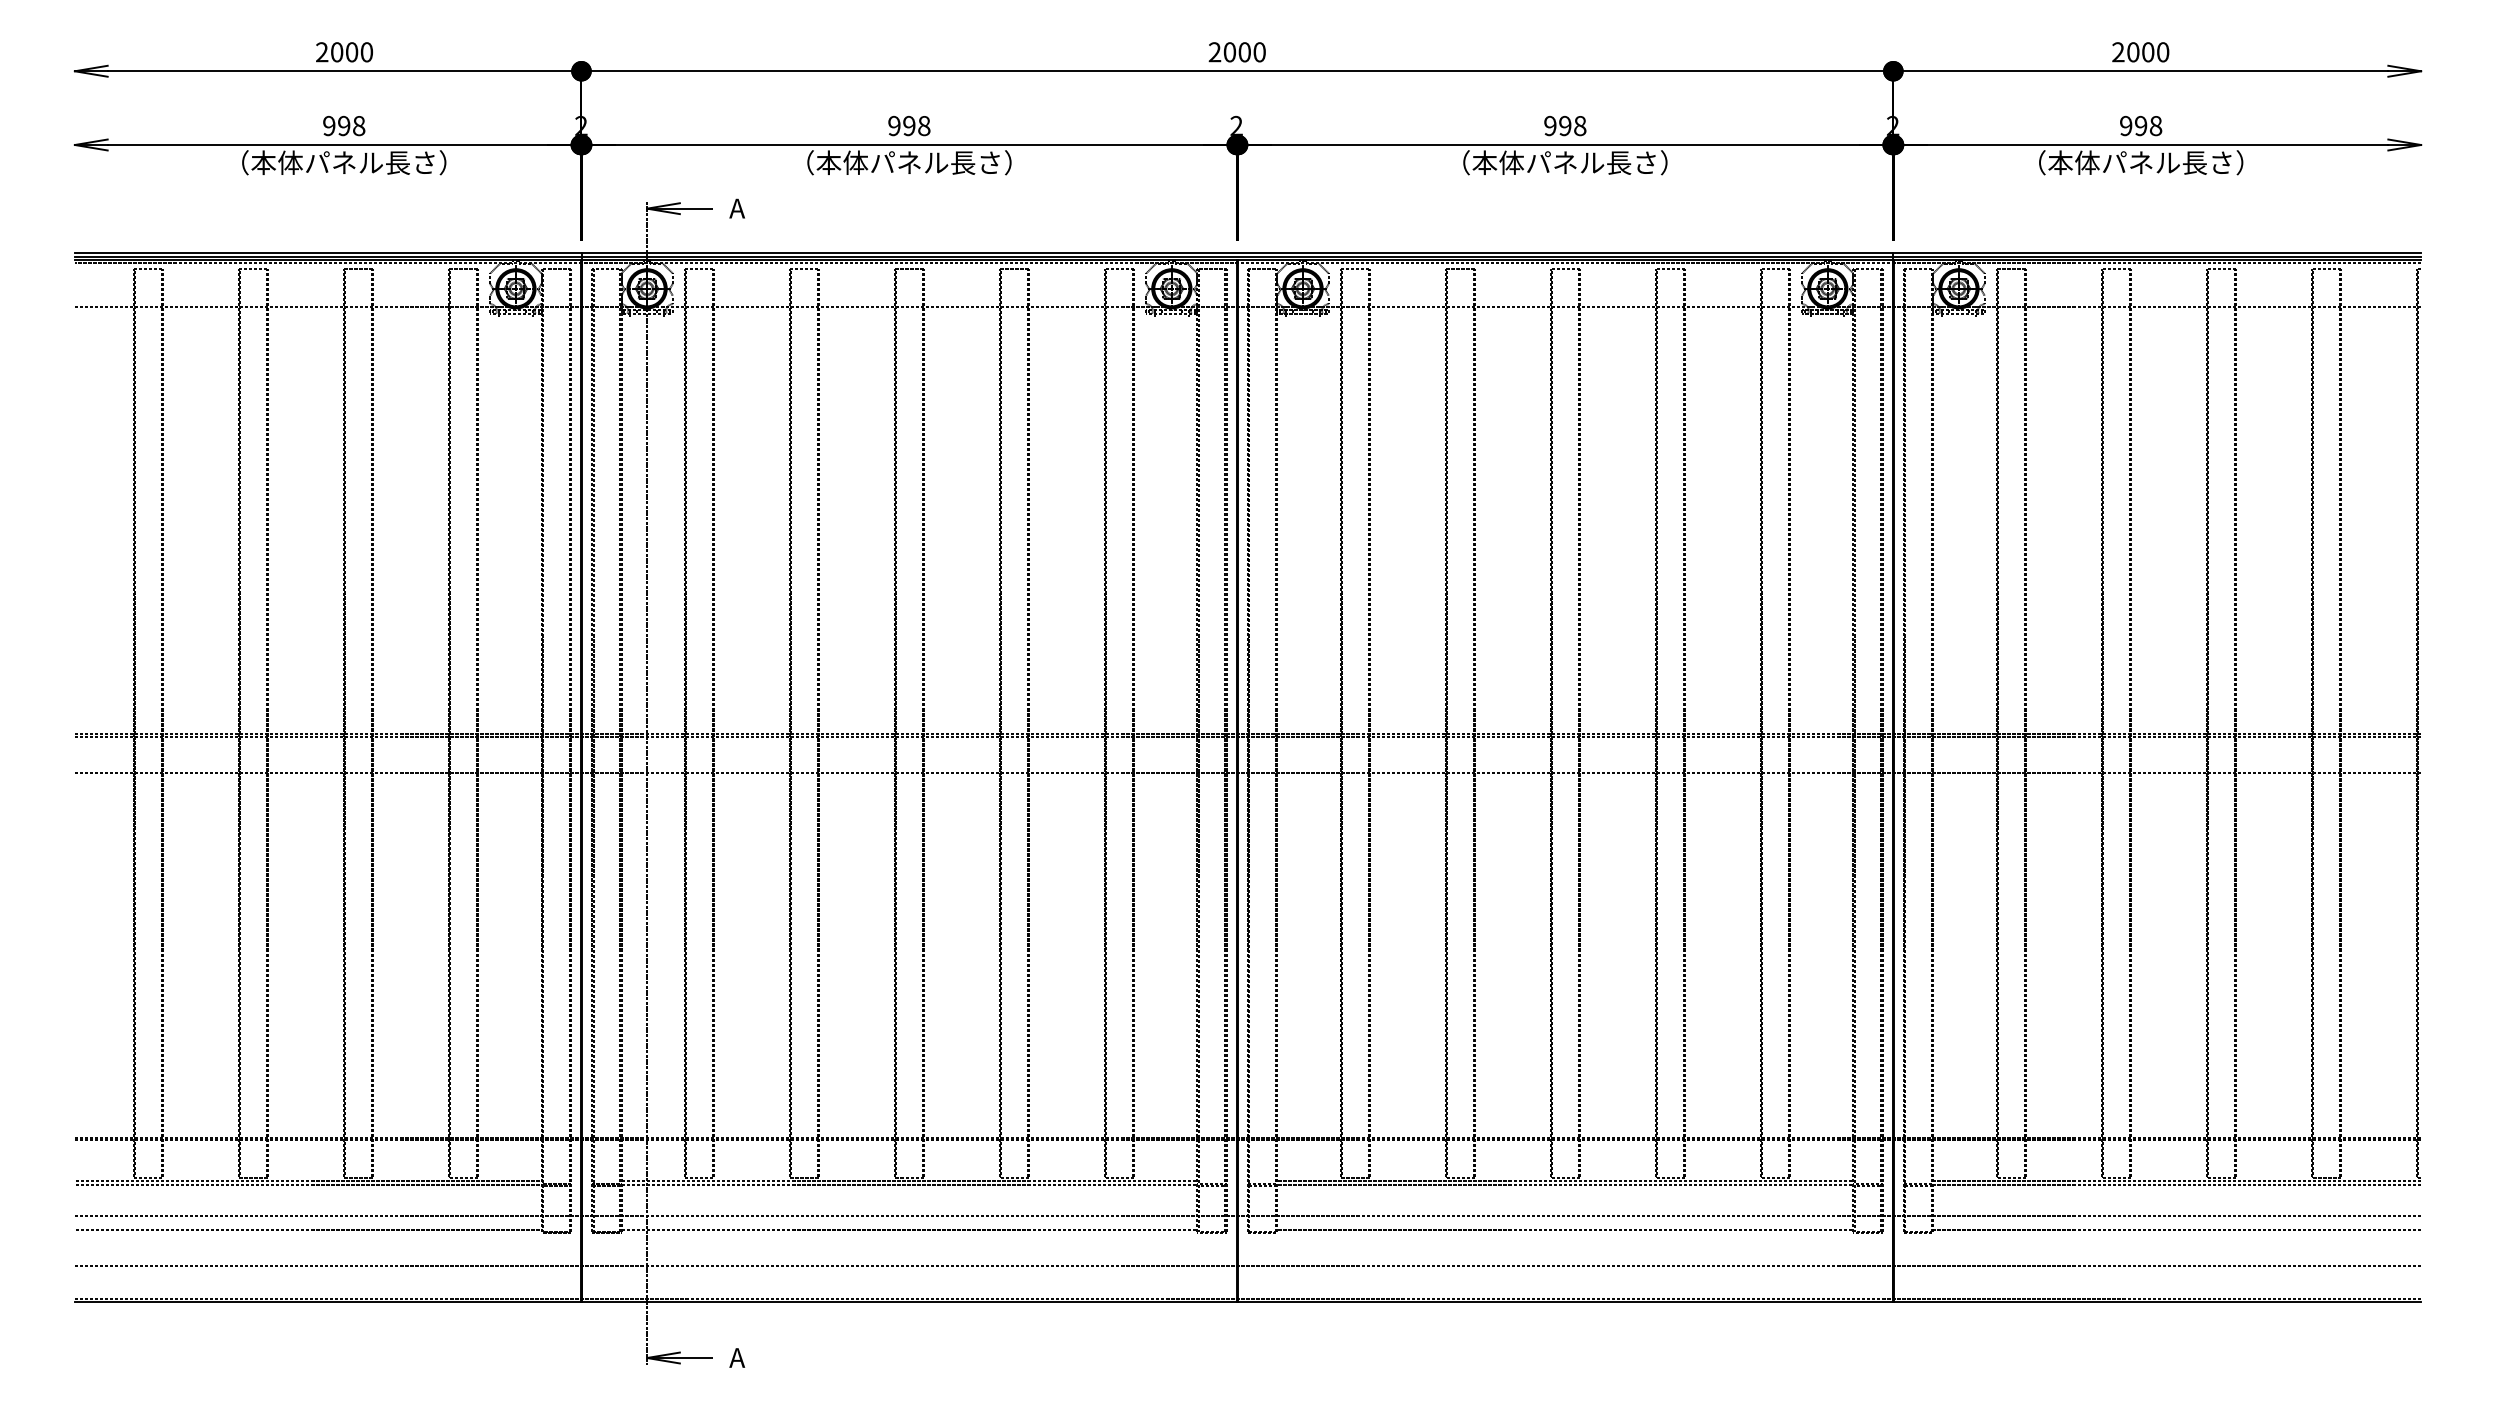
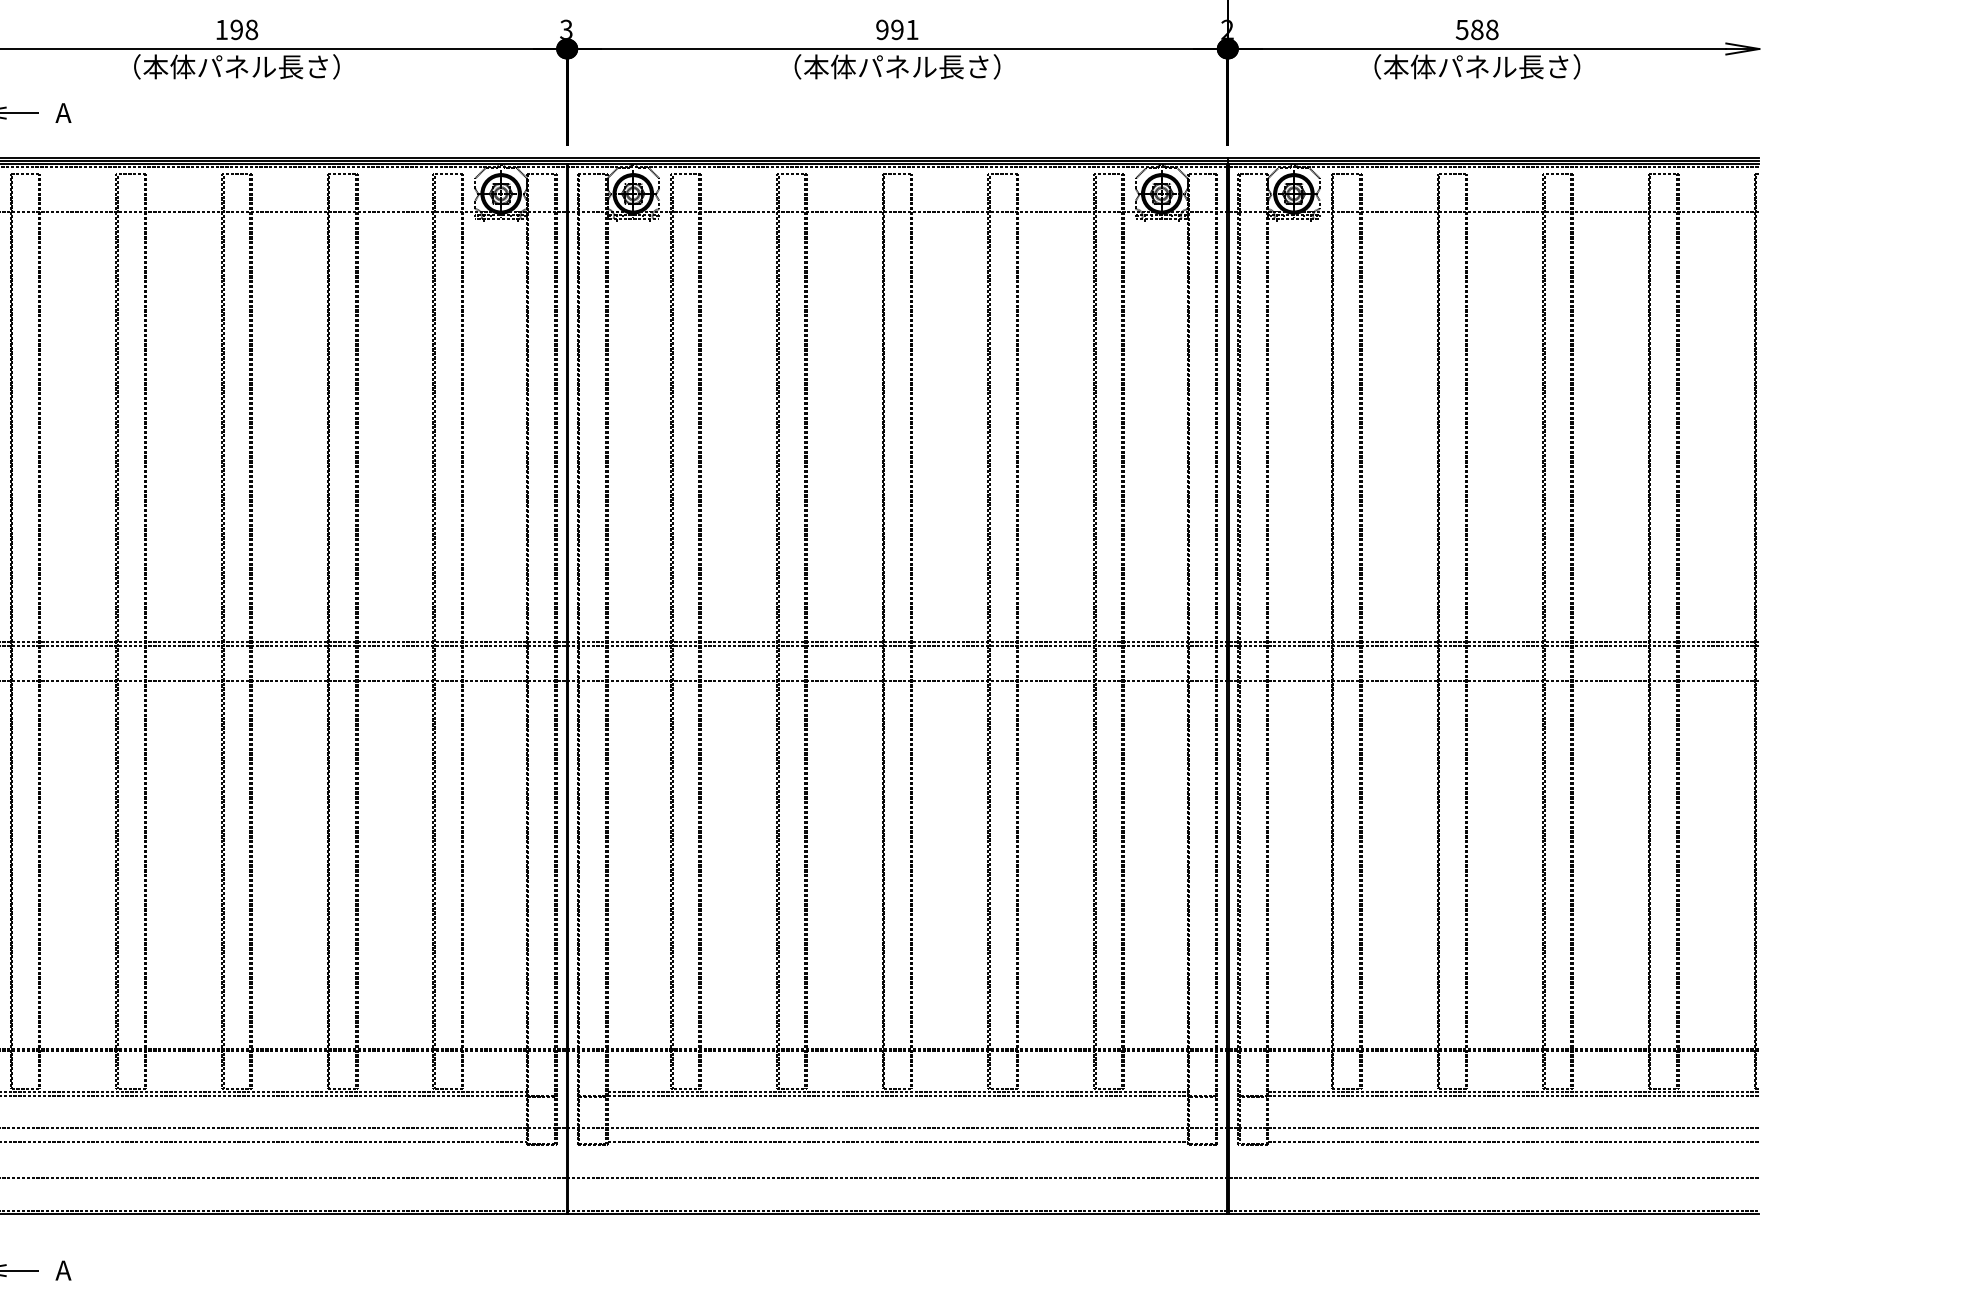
text: (894, 125) -> (221, 29), 998 -> 198
text: (1236, 125) -> (566, 29), 2 -> 3
text: (2133, 125) -> (1469, 29), 998 -> 588
text: (1580, 126) -> (912, 30), 998 -> 991

